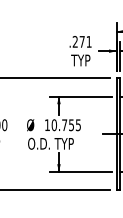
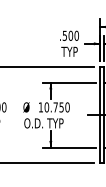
text: (81, 41) -> (70, 35), .271 -> .500
text: (78, 125) -> (67, 107), 10.755 -> 10.750

